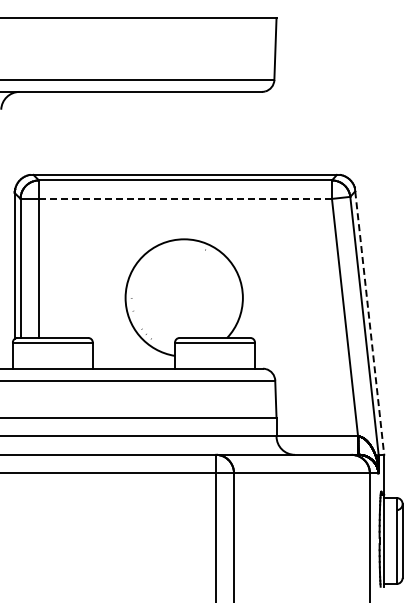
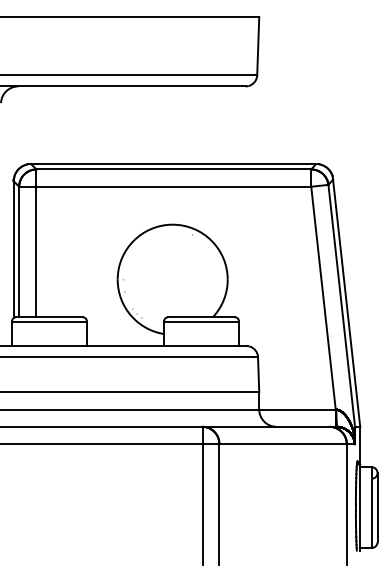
line: (185, 198) -> (173, 186), dashed -> solid
line: (369, 323) -> (346, 303), dashed -> solid

